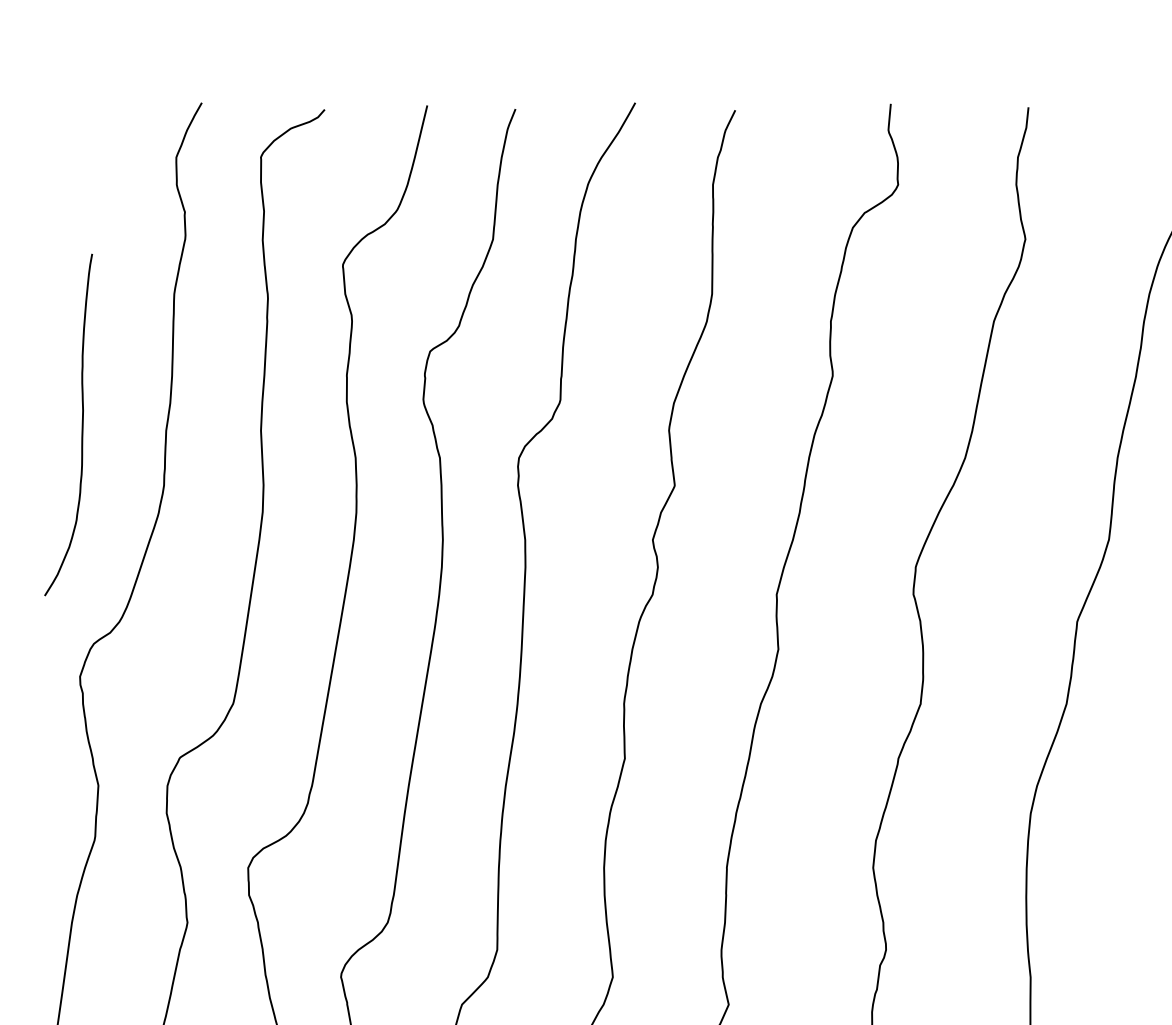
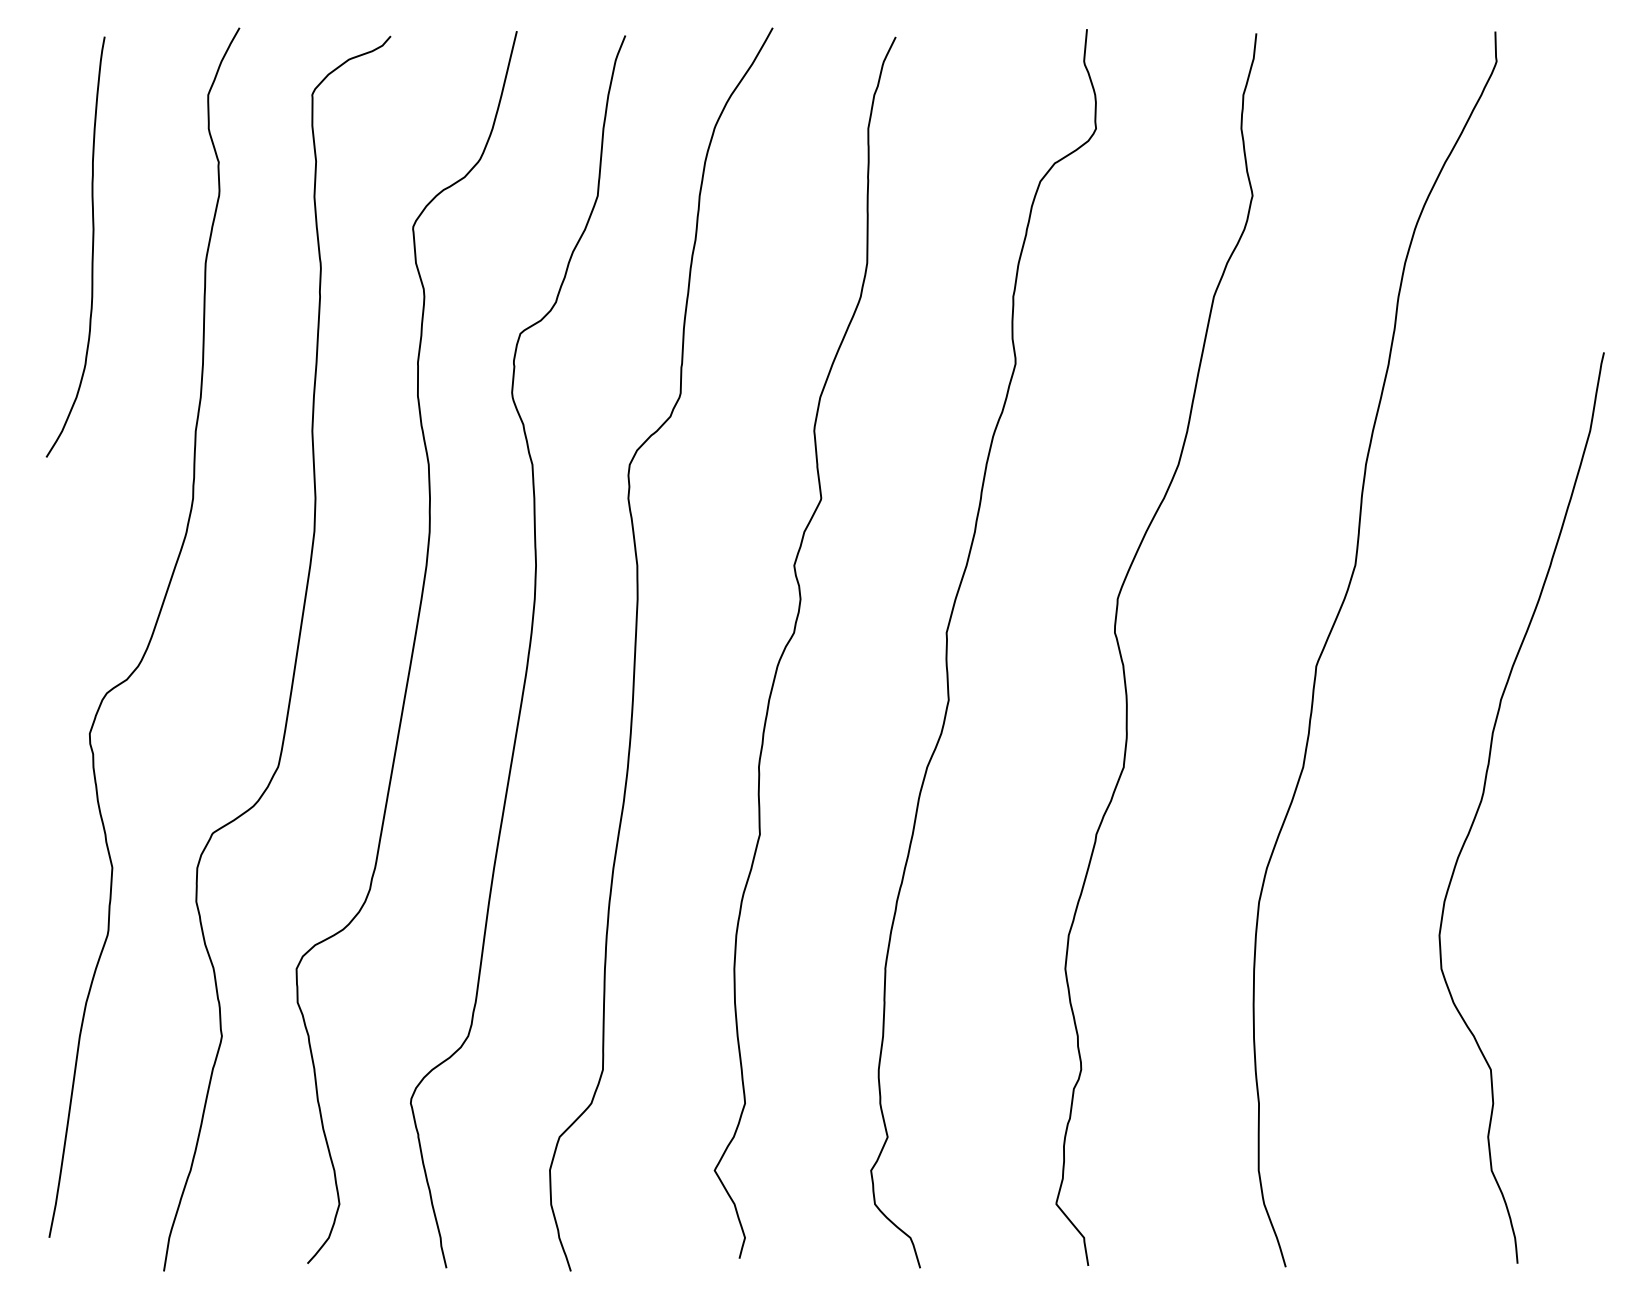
curve: (82, 424) -> (92, 246), moved

